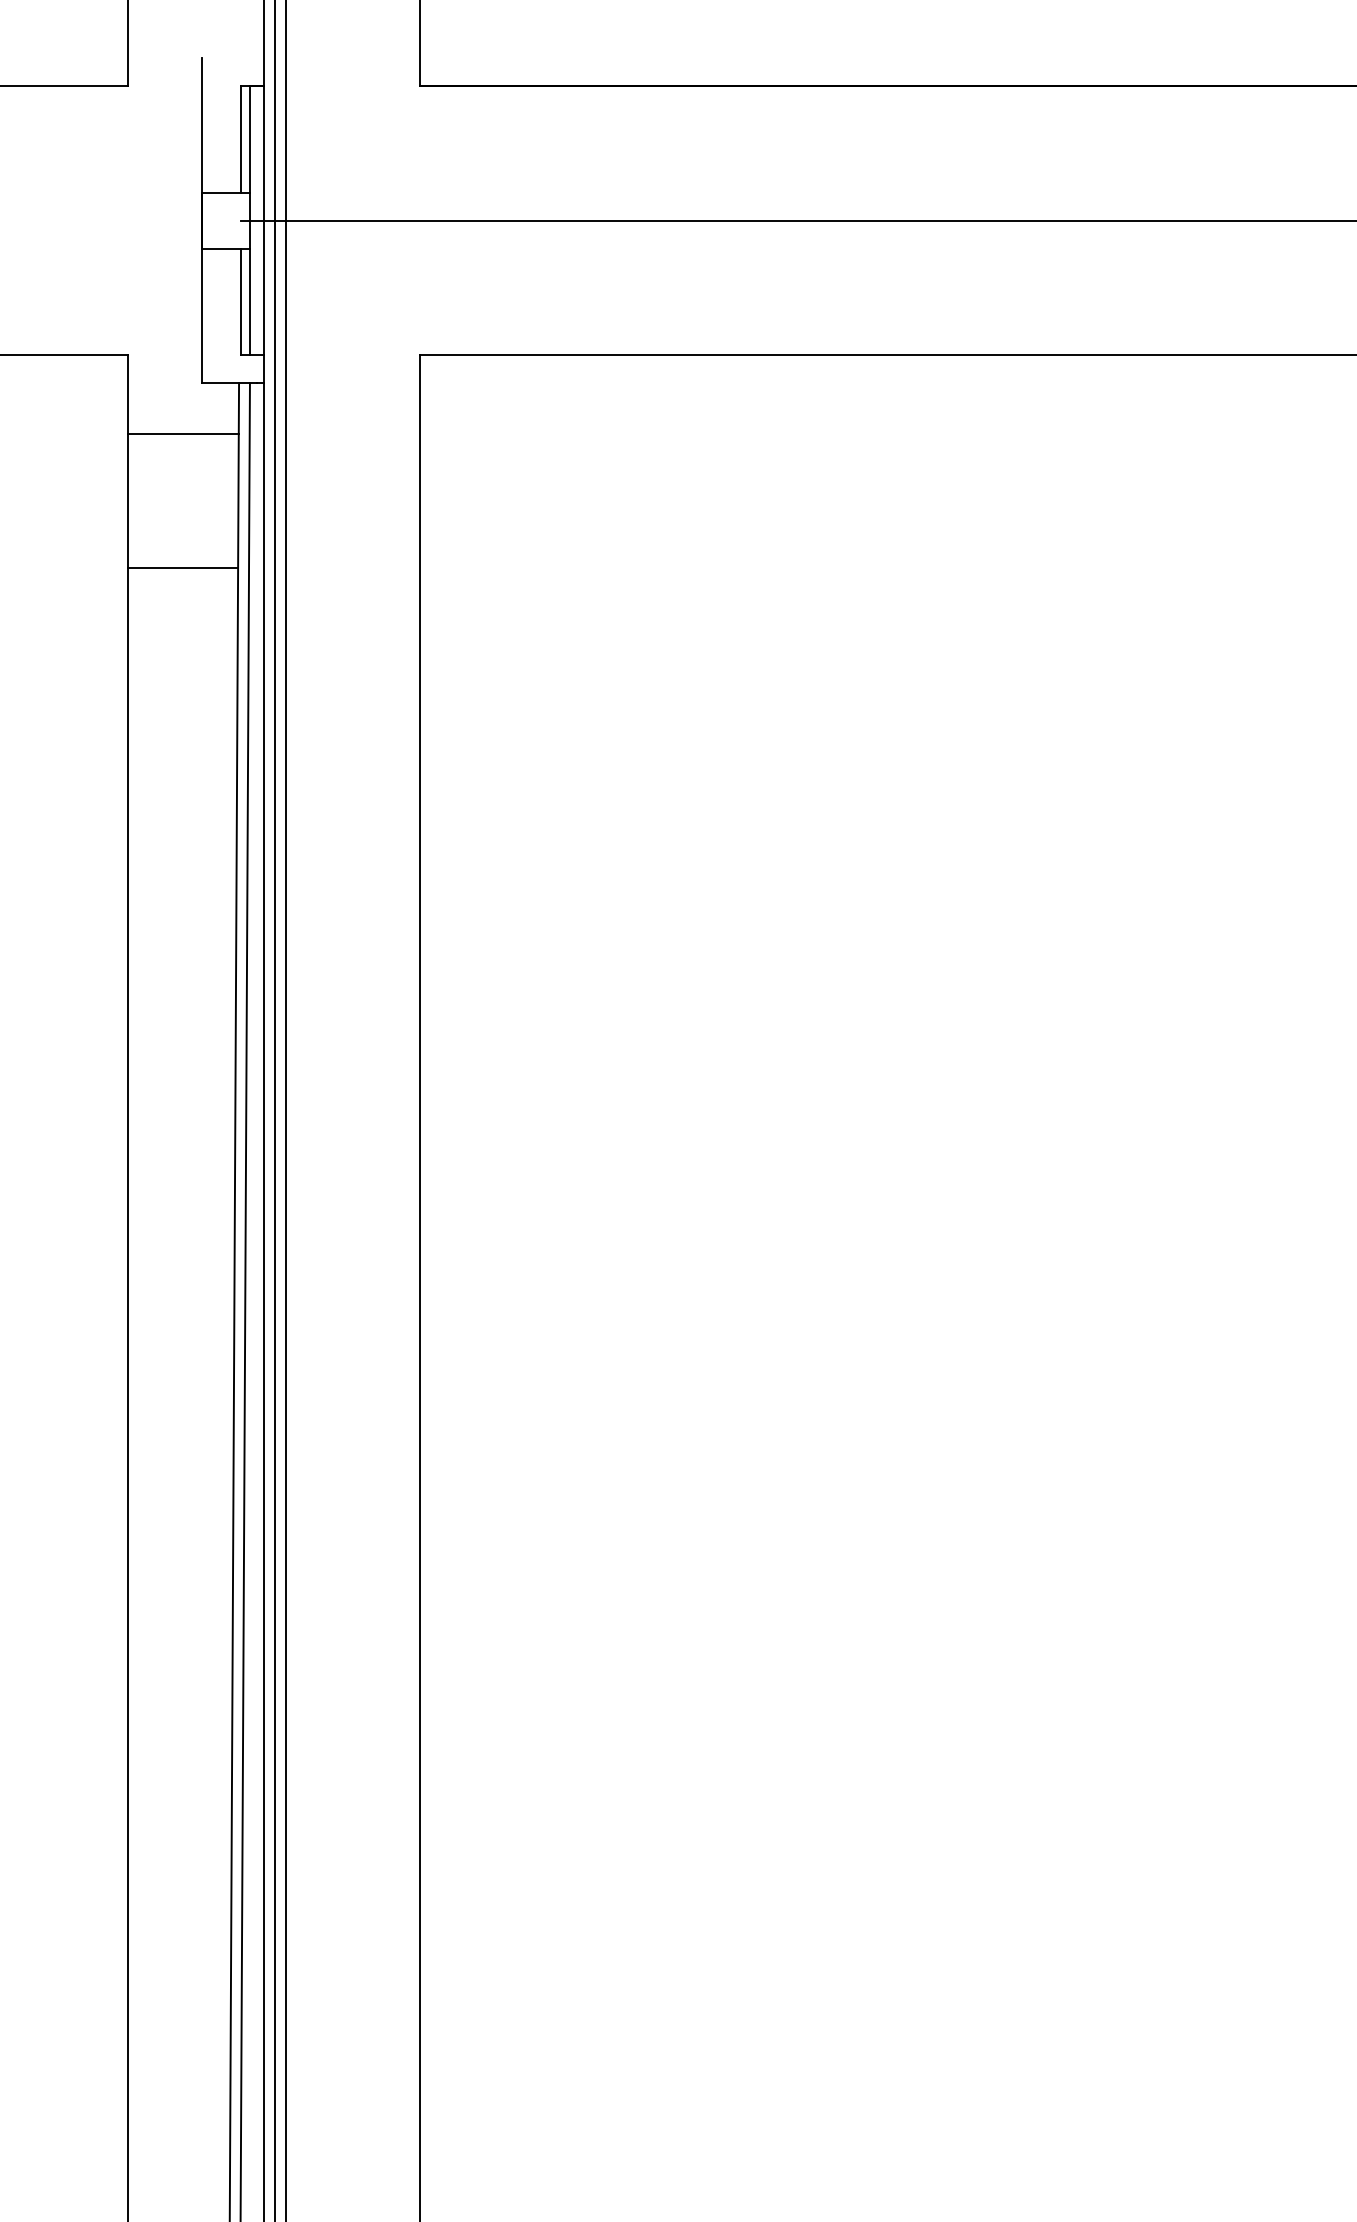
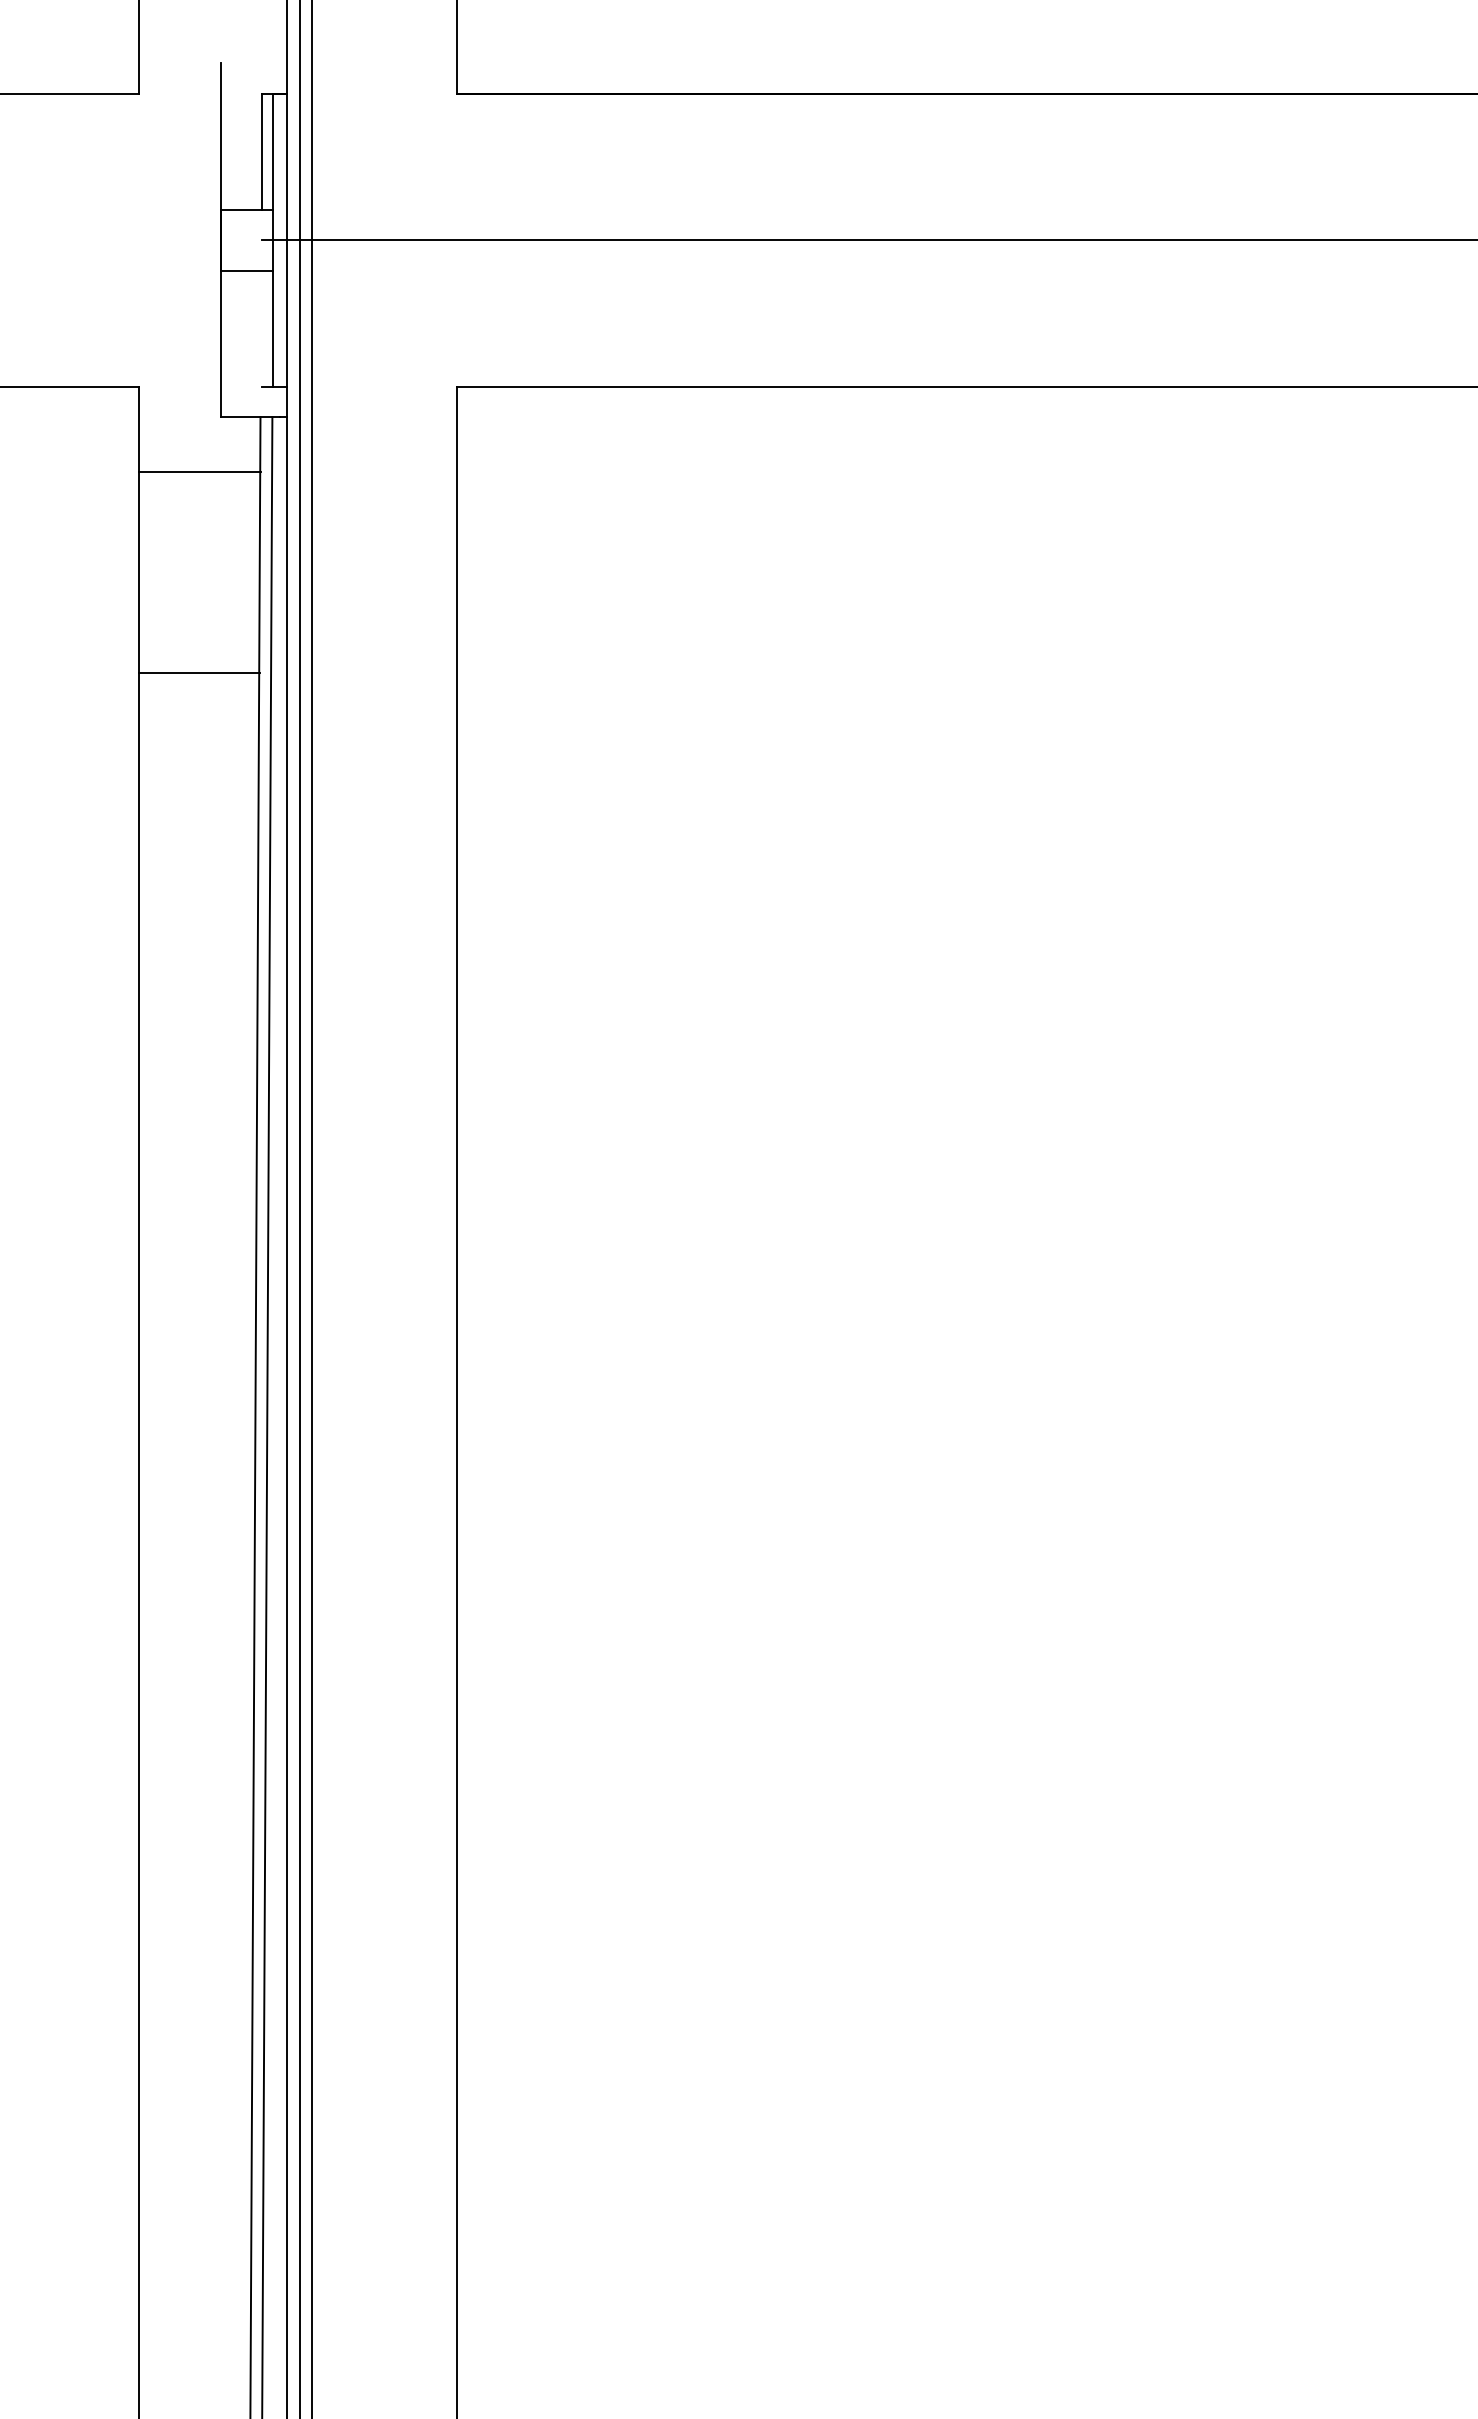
line: (240, 301) -> (262, 328), removed
line: (183, 568) -> (199, 673), moved

